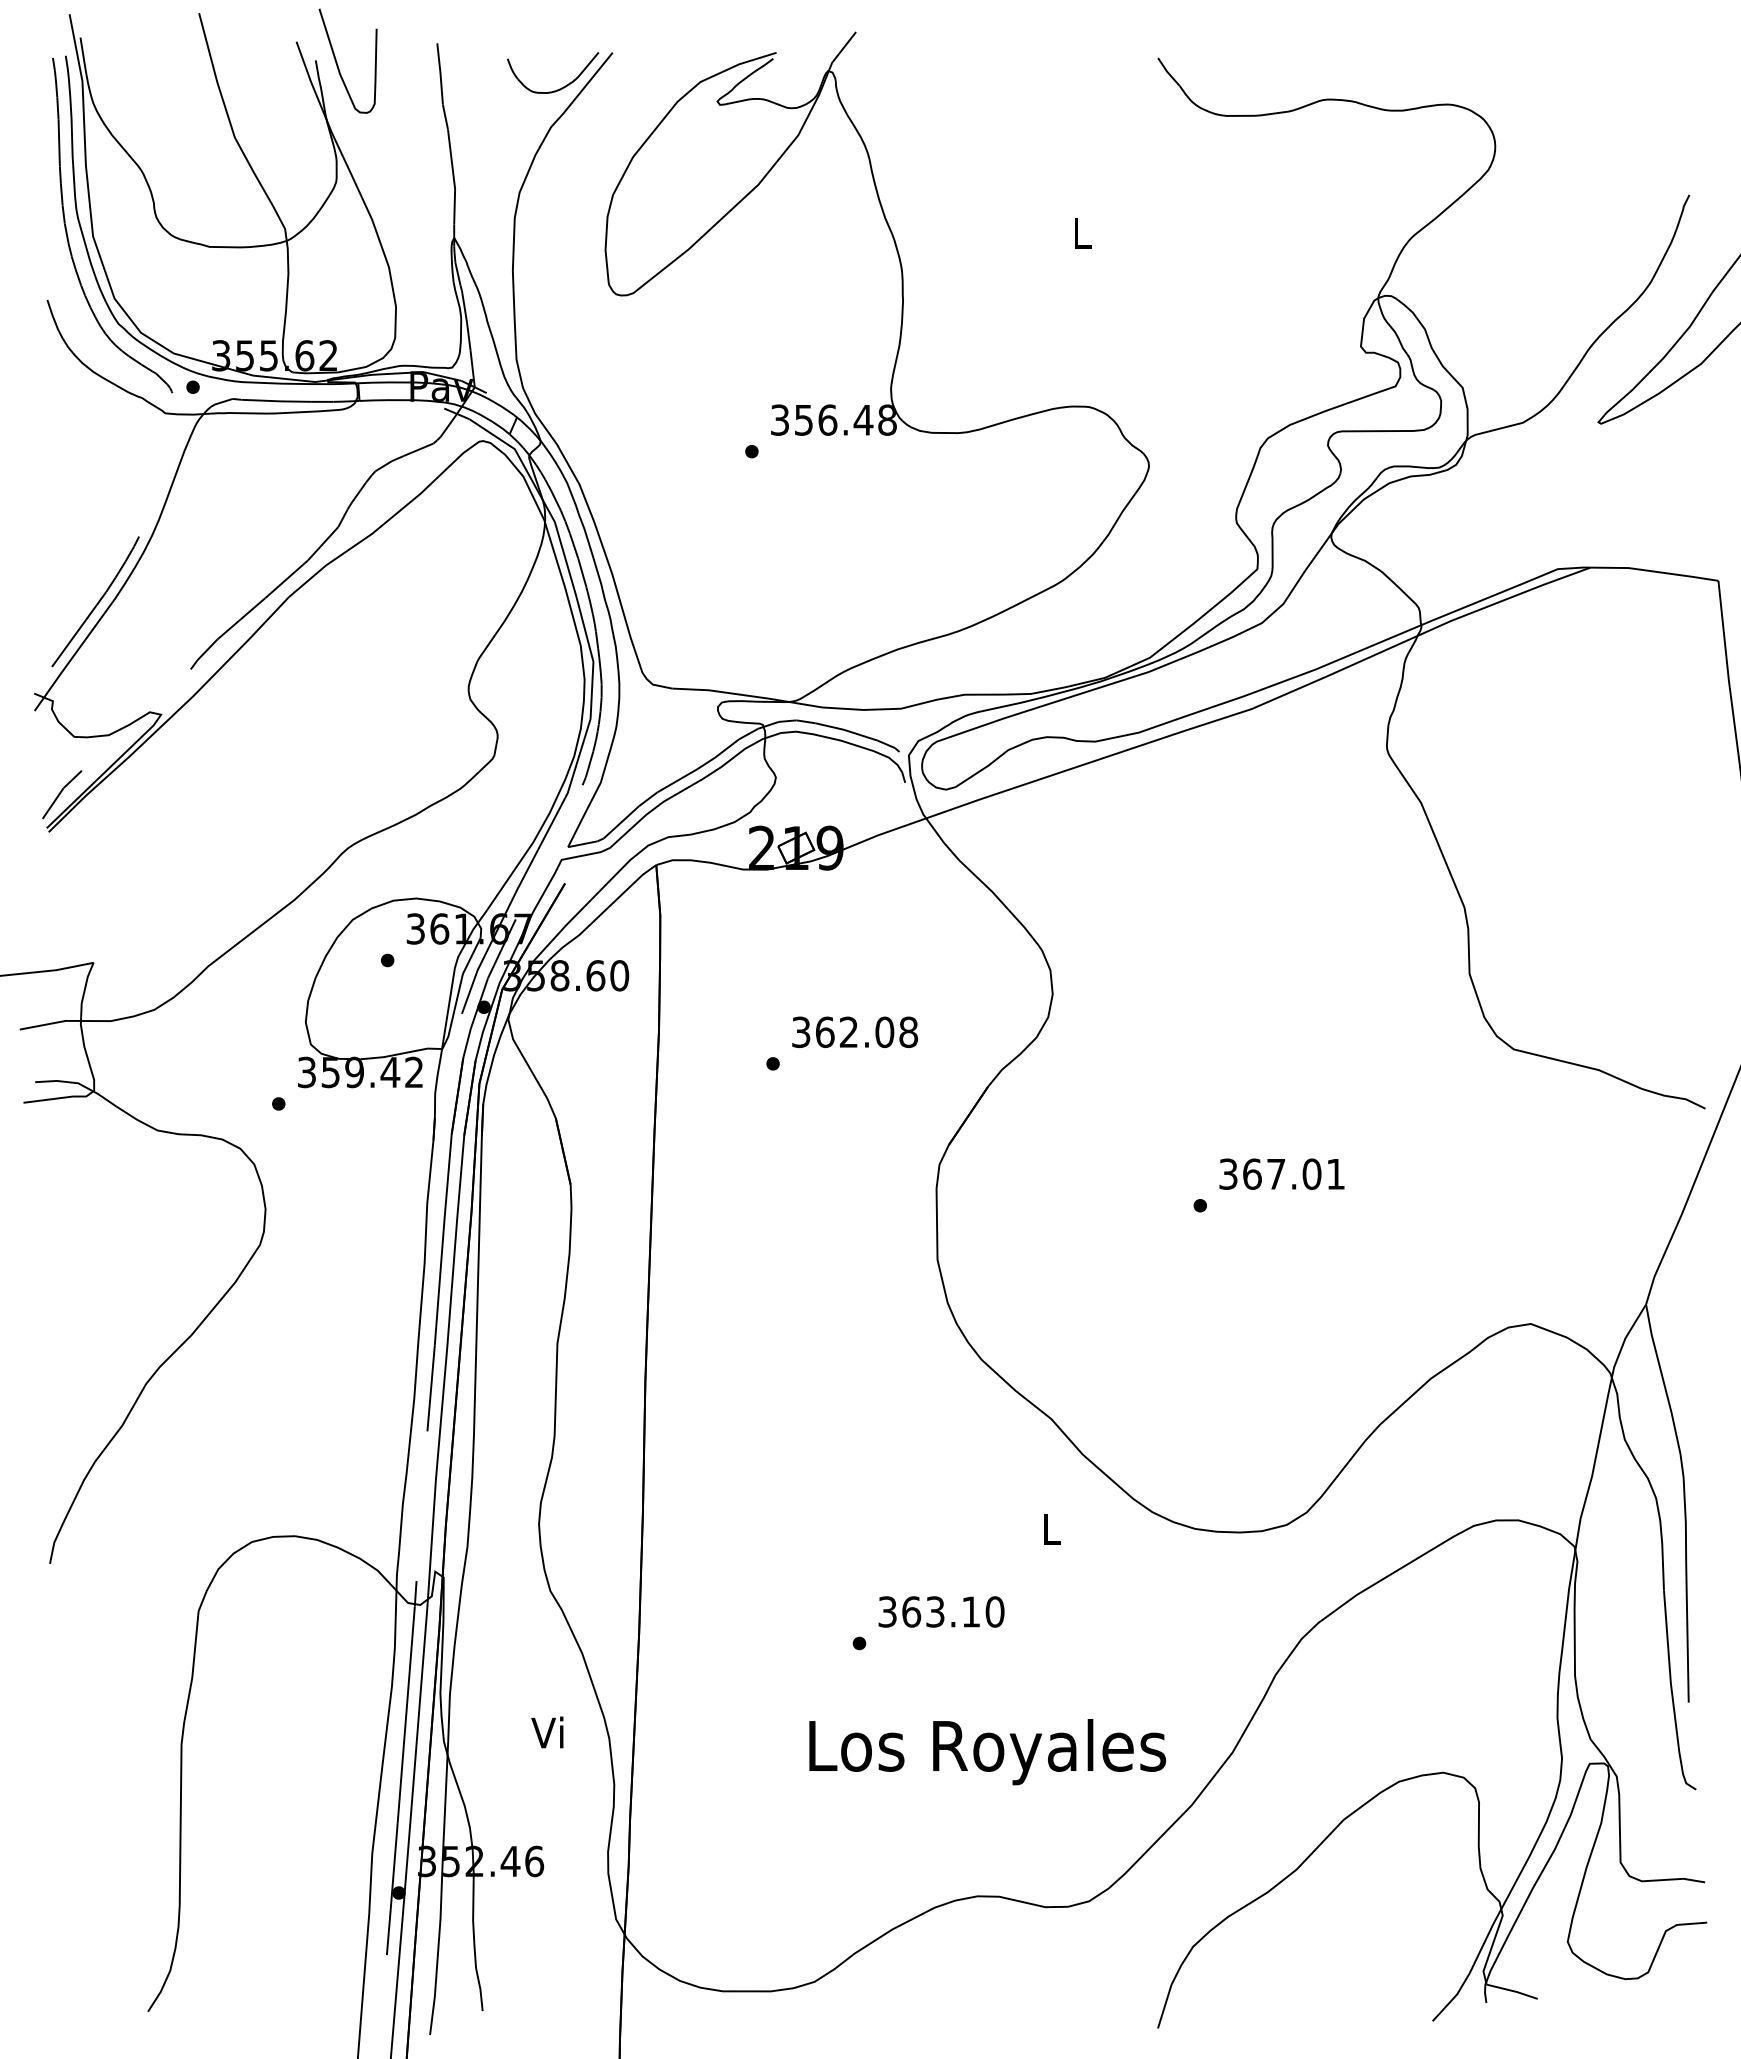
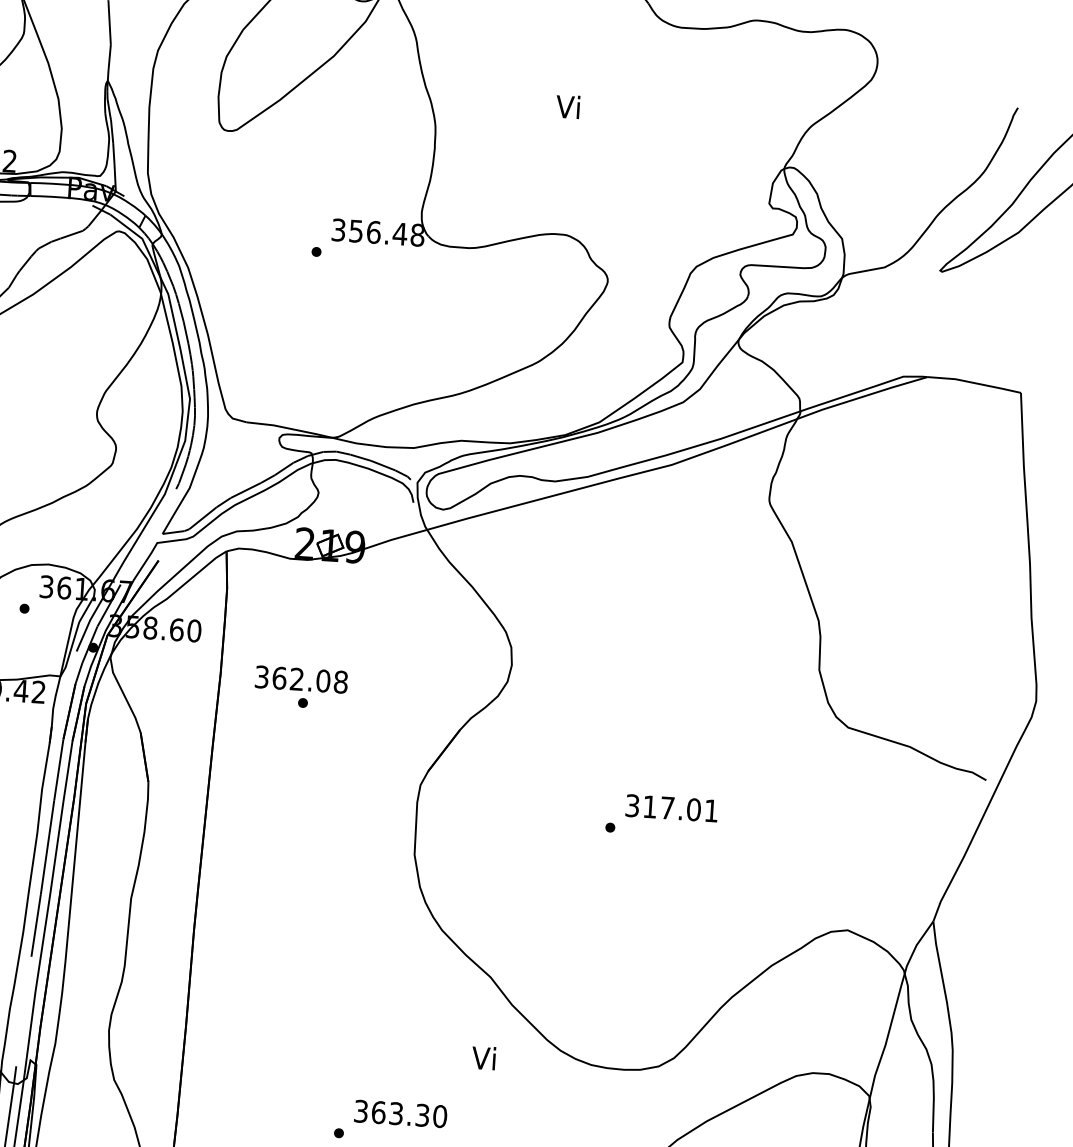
text: (1079, 232) -> (567, 106), L -> Vi
text: (855, 1032) -> (301, 679), moved
text: (1252, 1173) -> (650, 806), 367.01 -> 317.01
text: (1048, 1528) -> (483, 1057), L -> Vi
text: (971, 1611) -> (422, 1115), 363.10 -> 363.30

